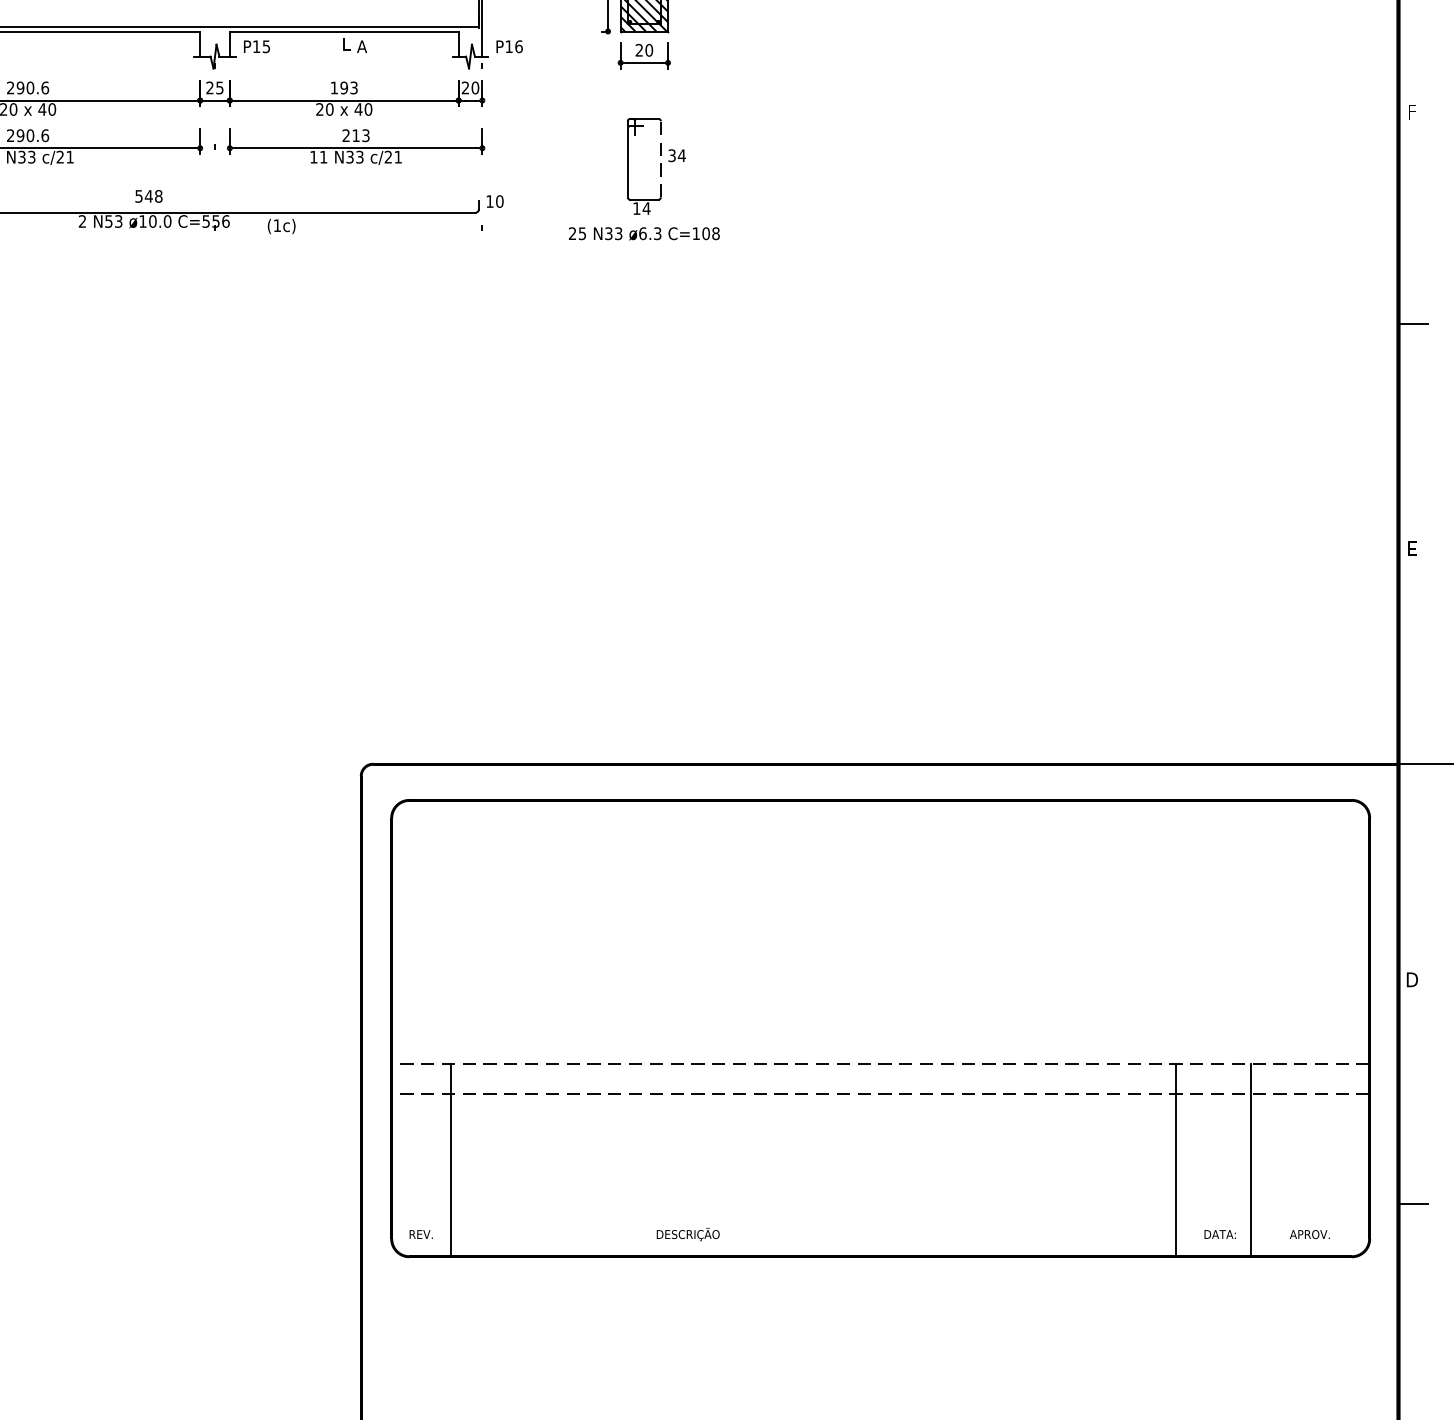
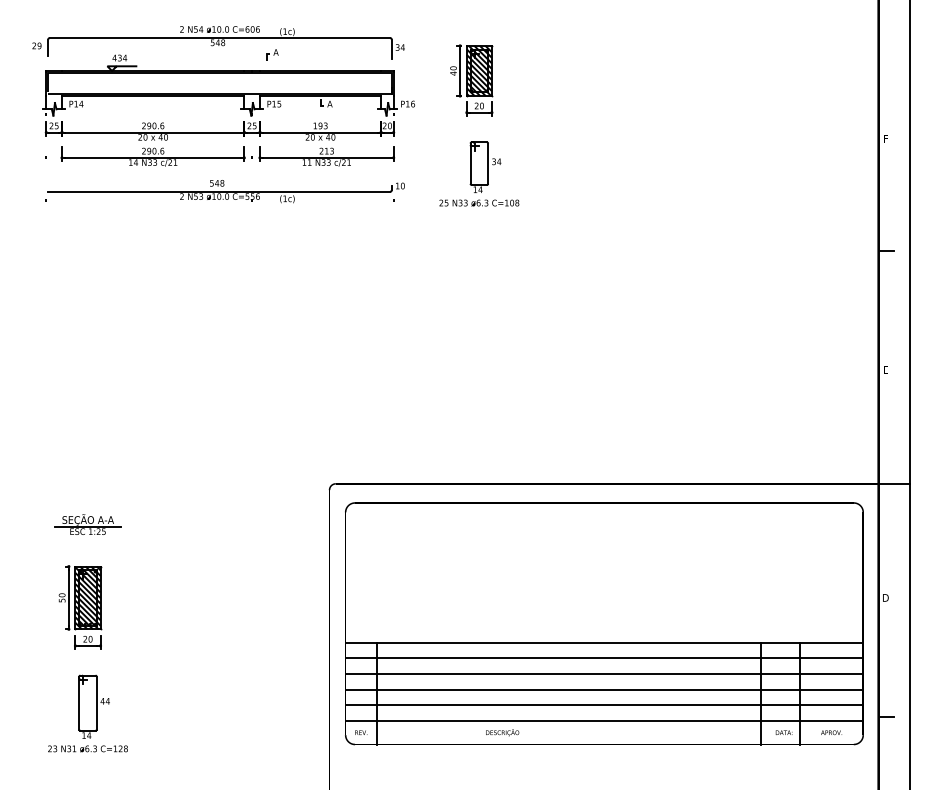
line: (661, 158) -> (488, 163), dashed -> solid
line: (880, 1064) -> (604, 642), dashed -> solid
line: (880, 1094) -> (604, 658), dashed -> solid
line: (880, 1122) -> (604, 673), added
line: (880, 1152) -> (604, 689), added
line: (880, 1183) -> (604, 705), added
line: (880, 1211) -> (604, 720), added

